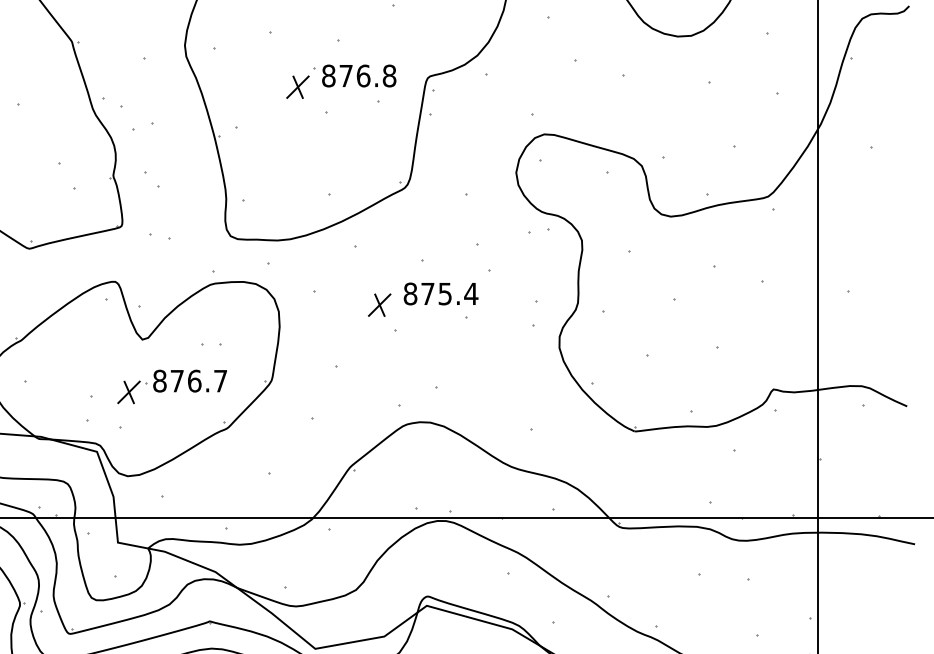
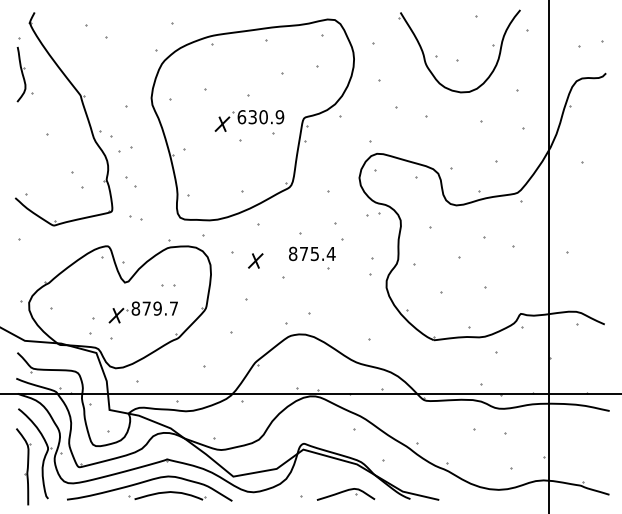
text: (358, 76) -> (260, 117), 876.8 -> 630.9
part: (379, 304) -> (255, 260), moved
text: (194, 380) -> (157, 308), 876.7 -> 879.7

